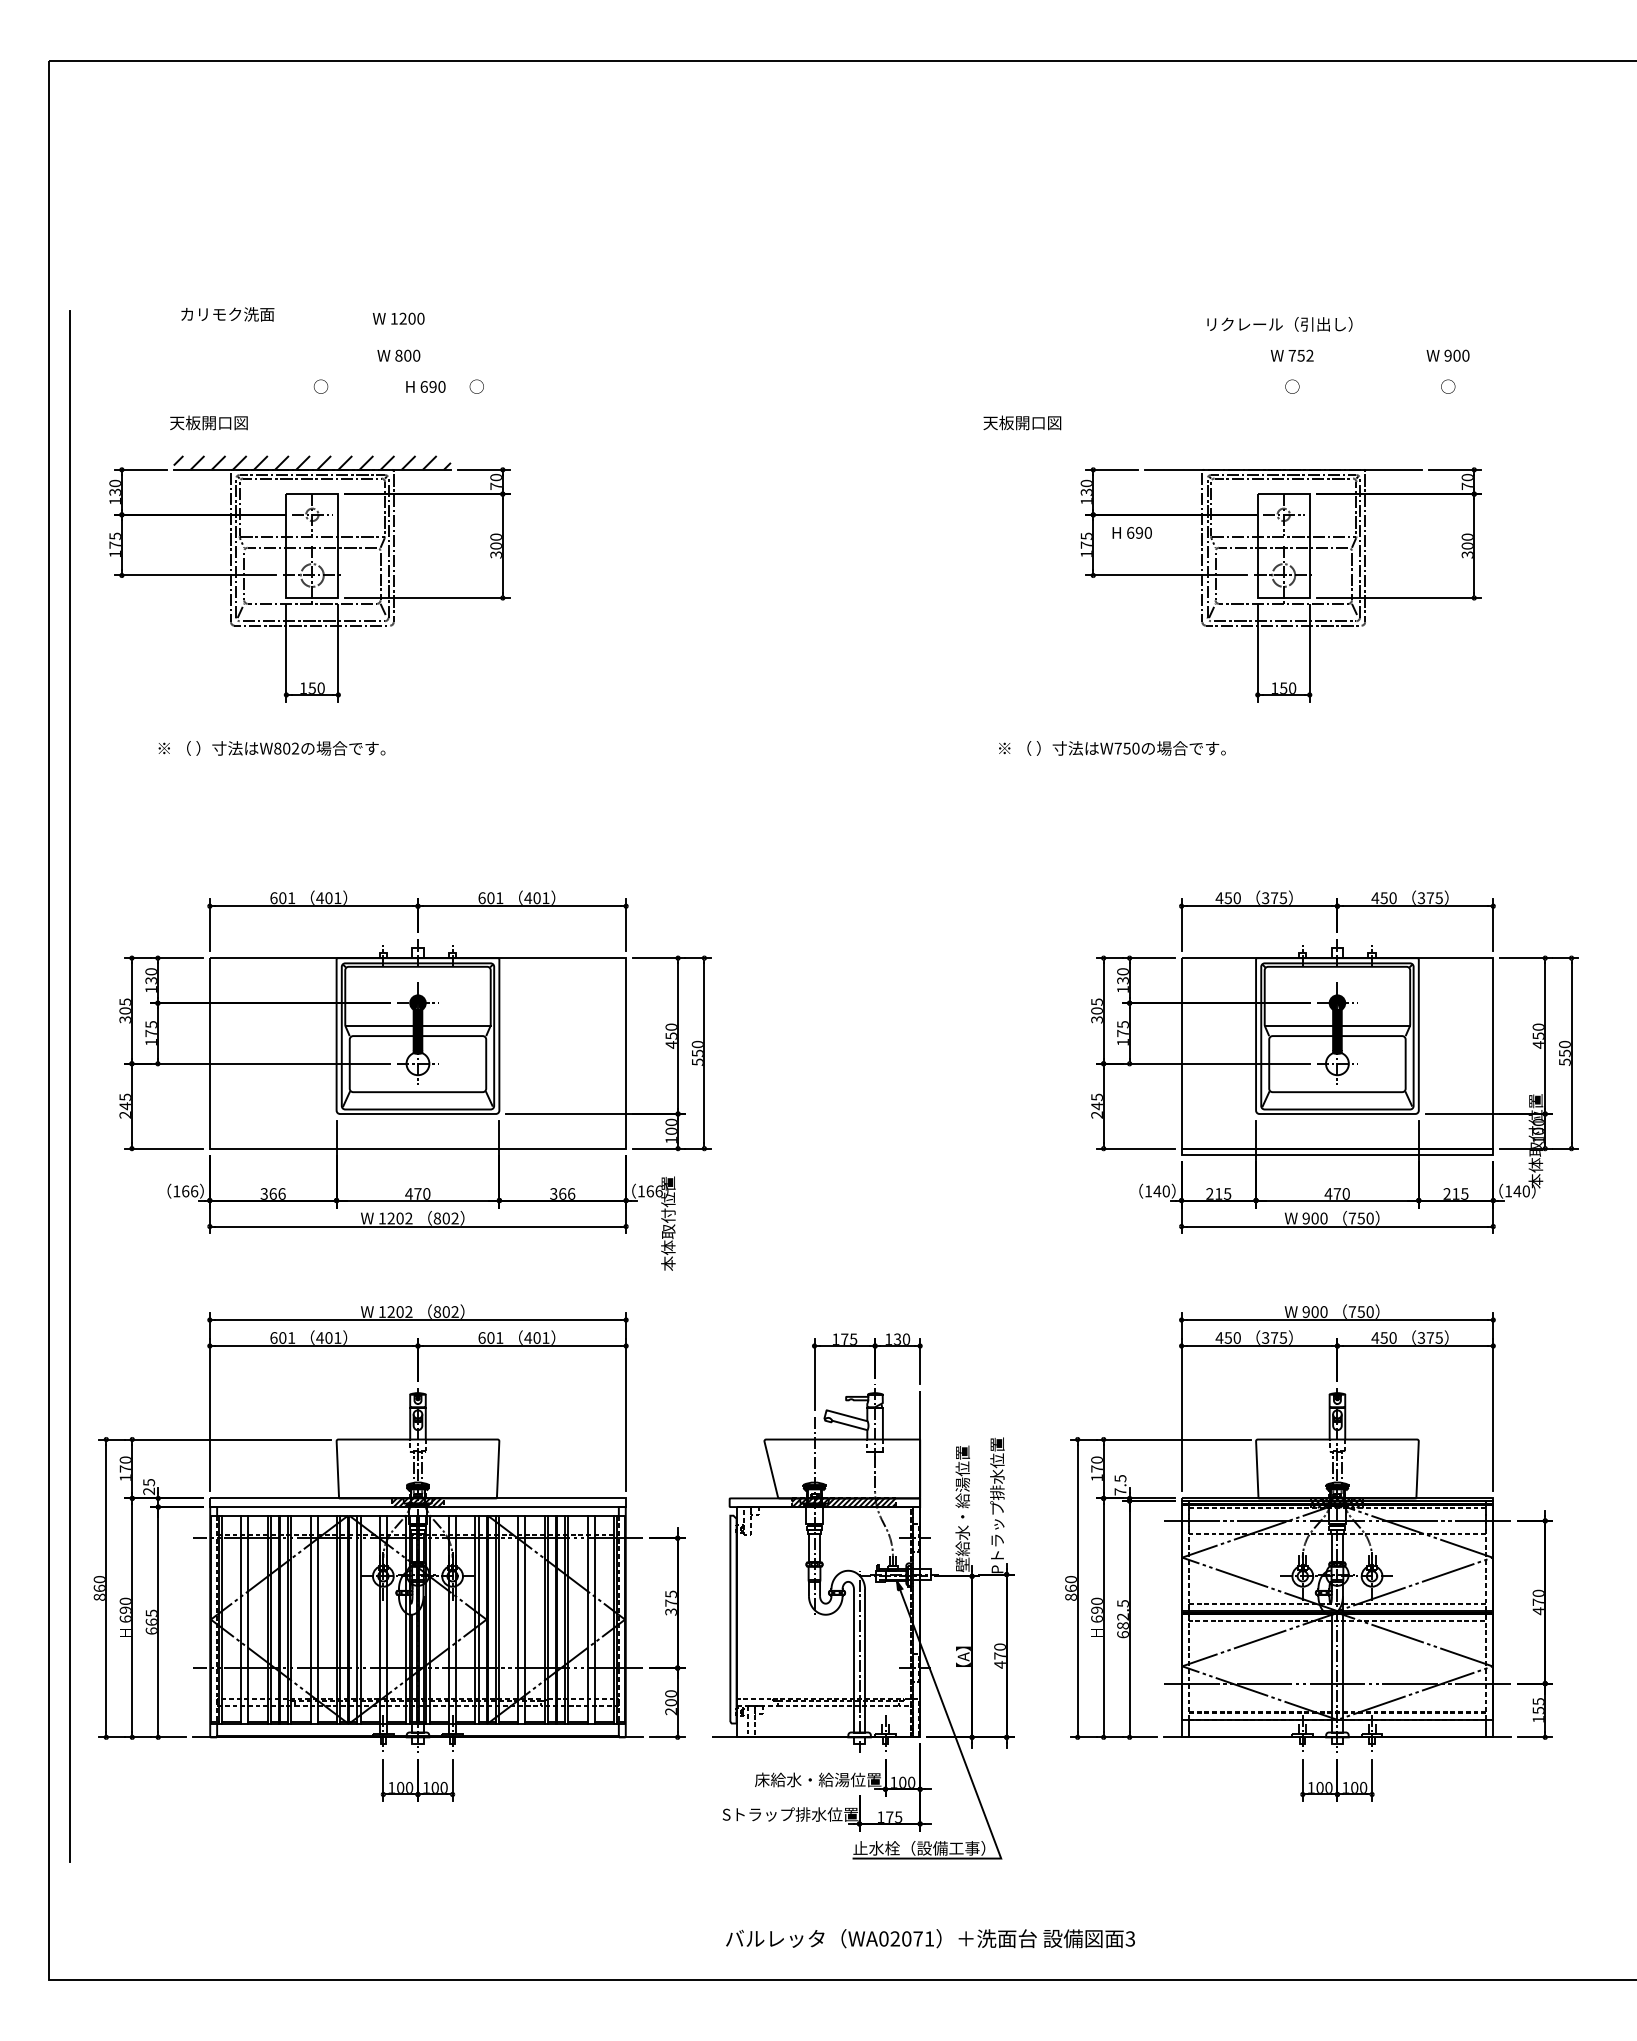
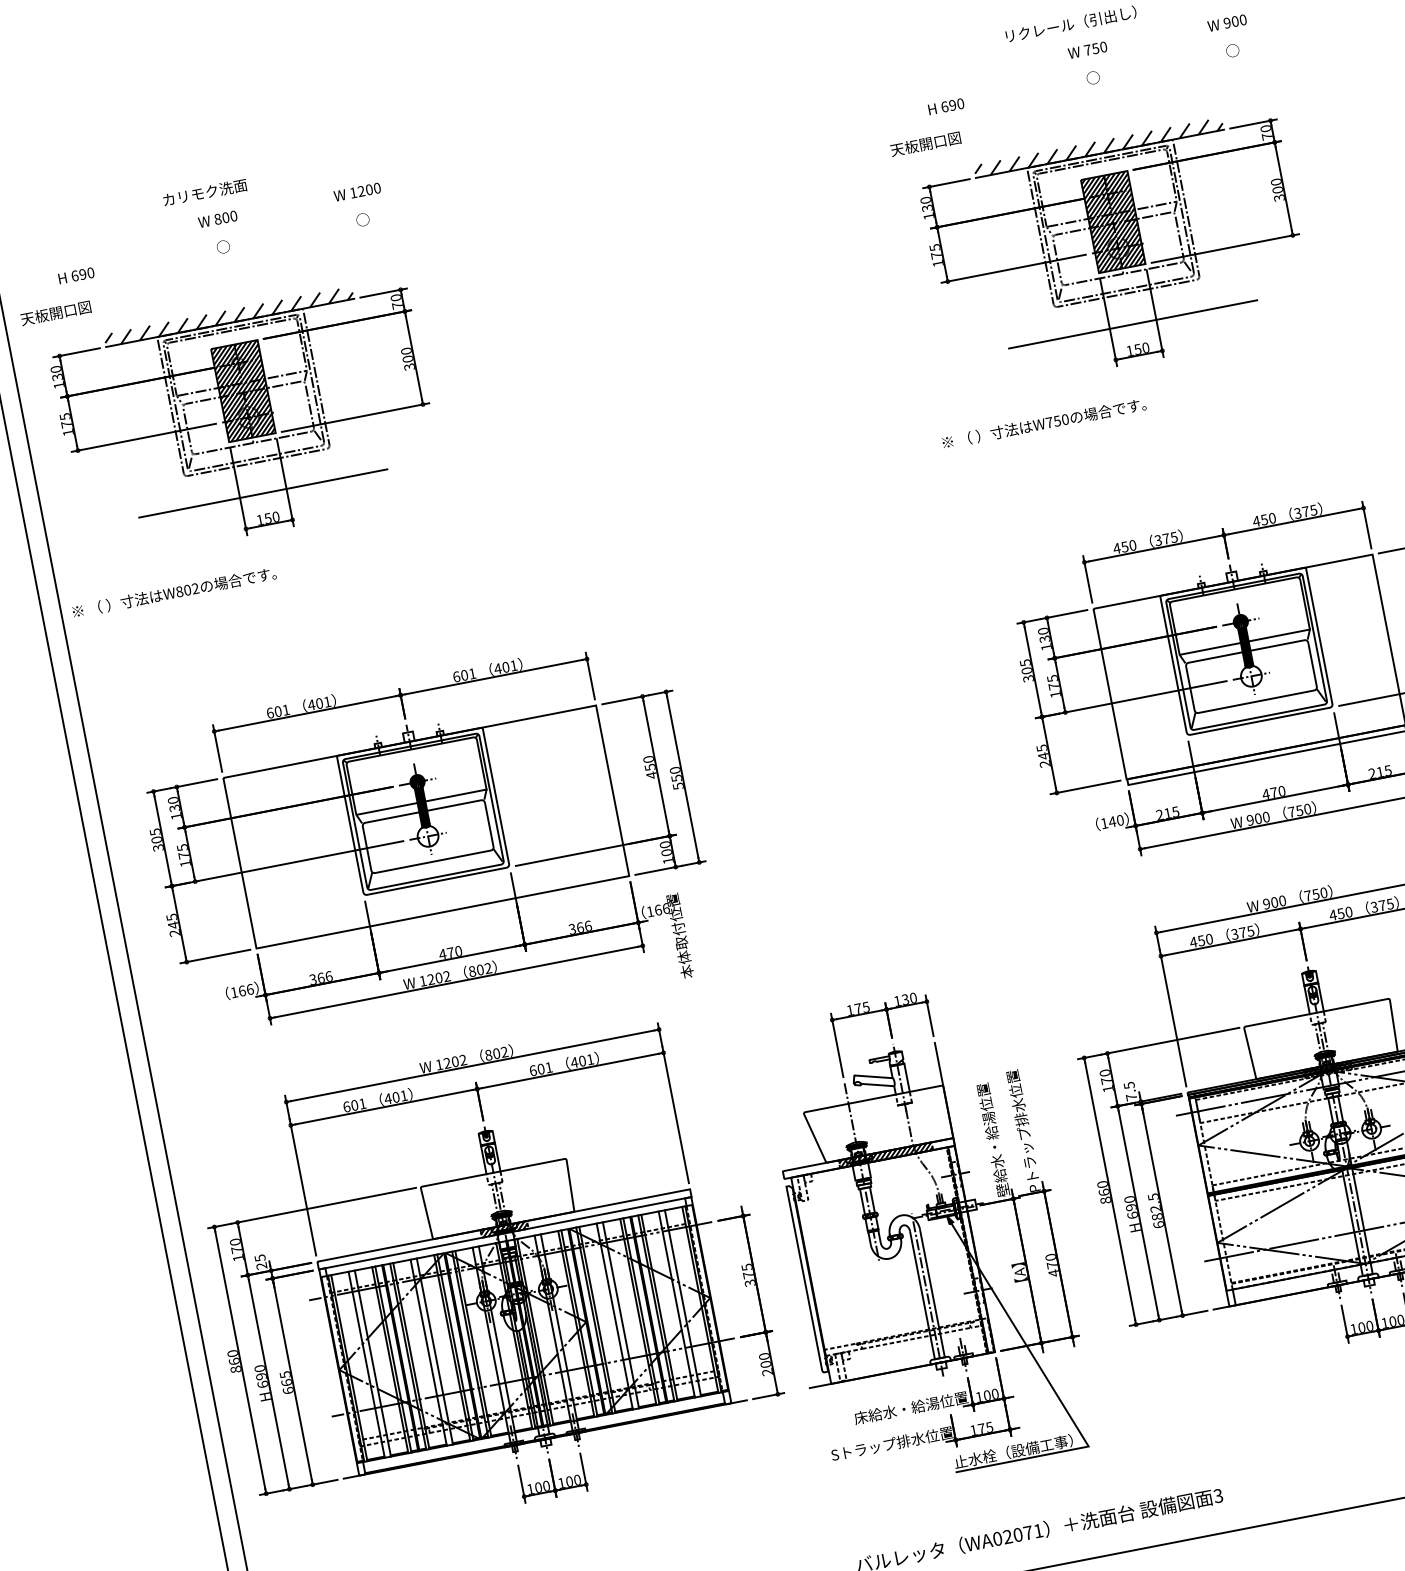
text: (227, 314) -> (204, 192), moved
text: (398, 318) -> (357, 191), moved
text: (398, 355) -> (217, 219), moved
text: (1309, 355) -> (1103, 46), 752 -> 750
text: (425, 386) -> (76, 275), moved
text: (208, 422) -> (55, 312), moved
text: (1022, 422) -> (925, 143), moved
hatch: (1283, 462) -> (1098, 147), added
text: (1131, 532) -> (945, 106), moved
hatch: (312, 546) -> (243, 391), added
hatch: (1283, 546) -> (1113, 222), added
line: (311, 660) -> (262, 493), added
line: (1283, 660) -> (1132, 324), added
text: (271, 748) -> (173, 592), moved
text: (1112, 748) -> (1044, 423), moved

